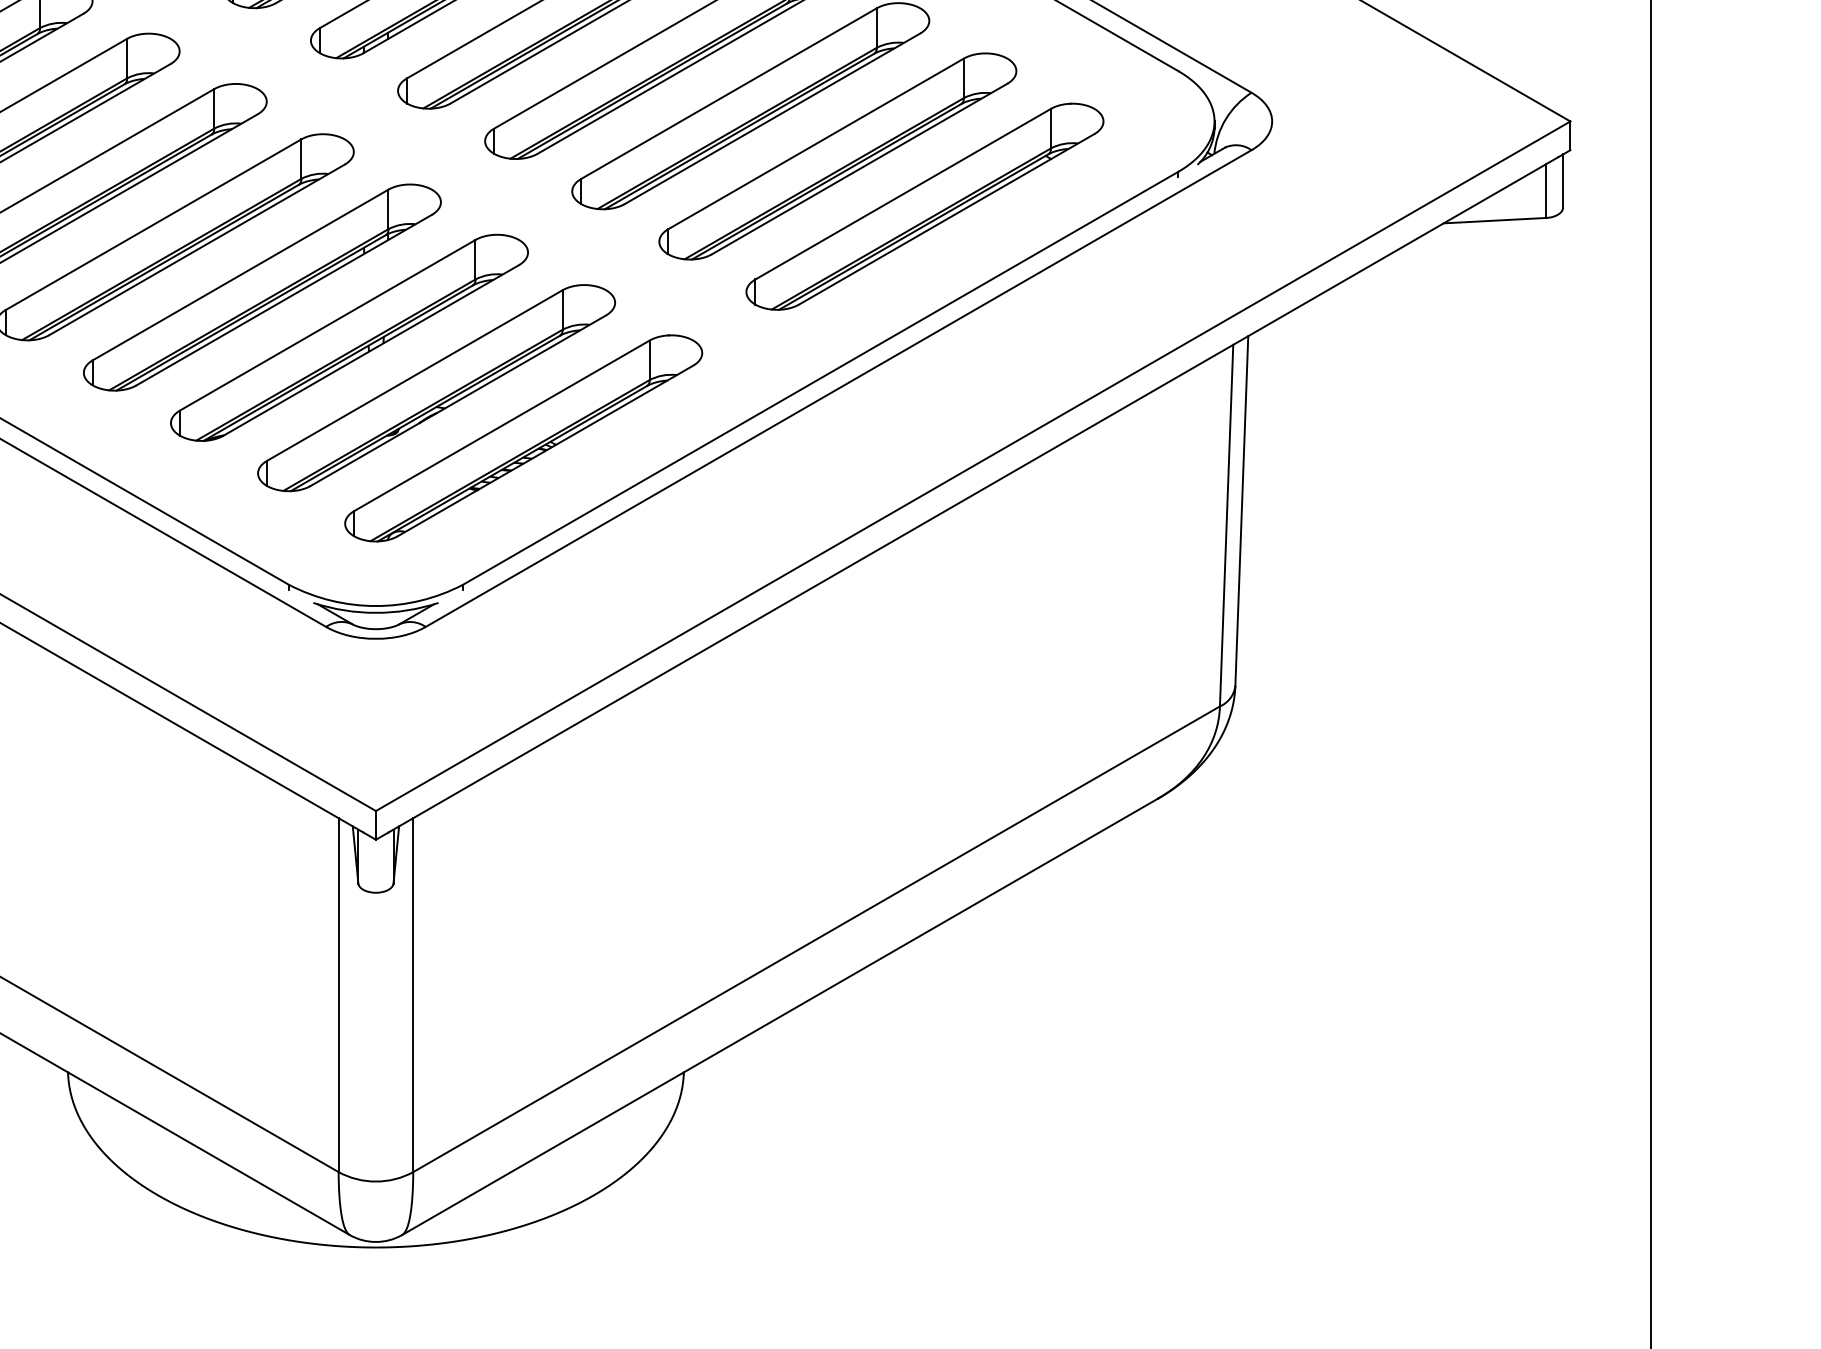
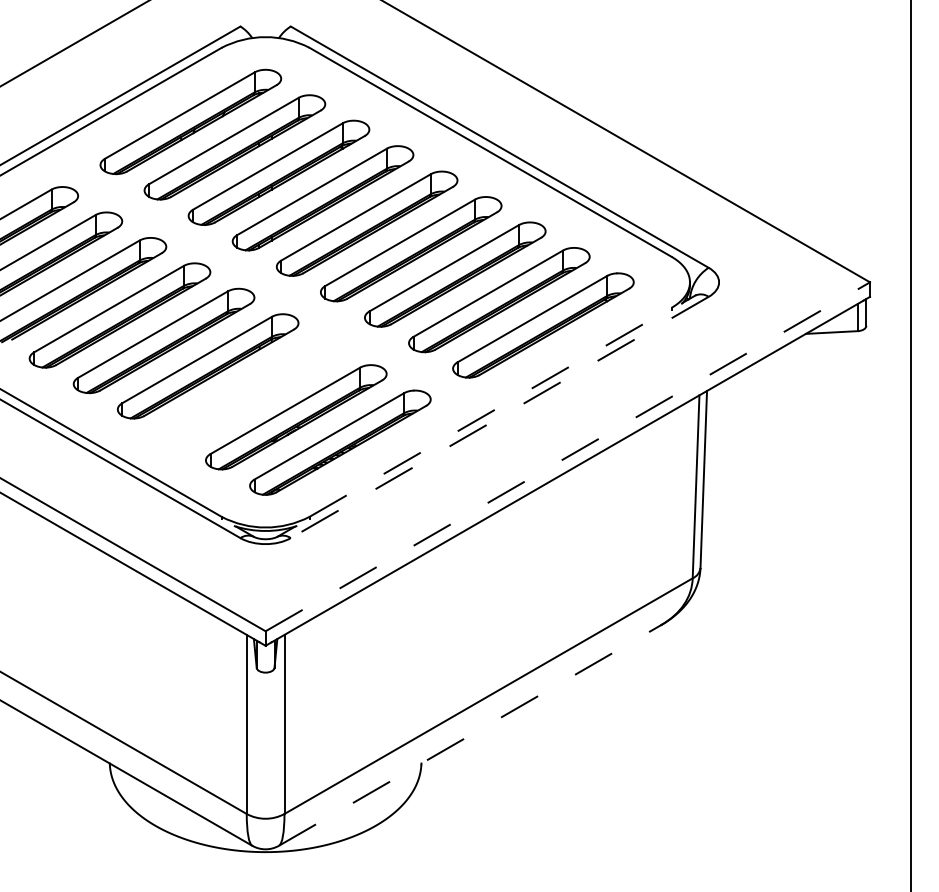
part: (350, 337) -> (252, 391), removed
line: (822, 378) -> (491, 412), solid -> dashed
line: (838, 388) -> (499, 417), solid -> dashed
line: (972, 465) -> (567, 456), solid -> dashed
line: (780, 1017) -> (470, 735), solid -> dashed

